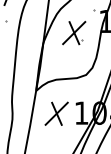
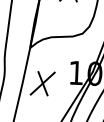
part: (56, 113) -> (42, 83), moved

